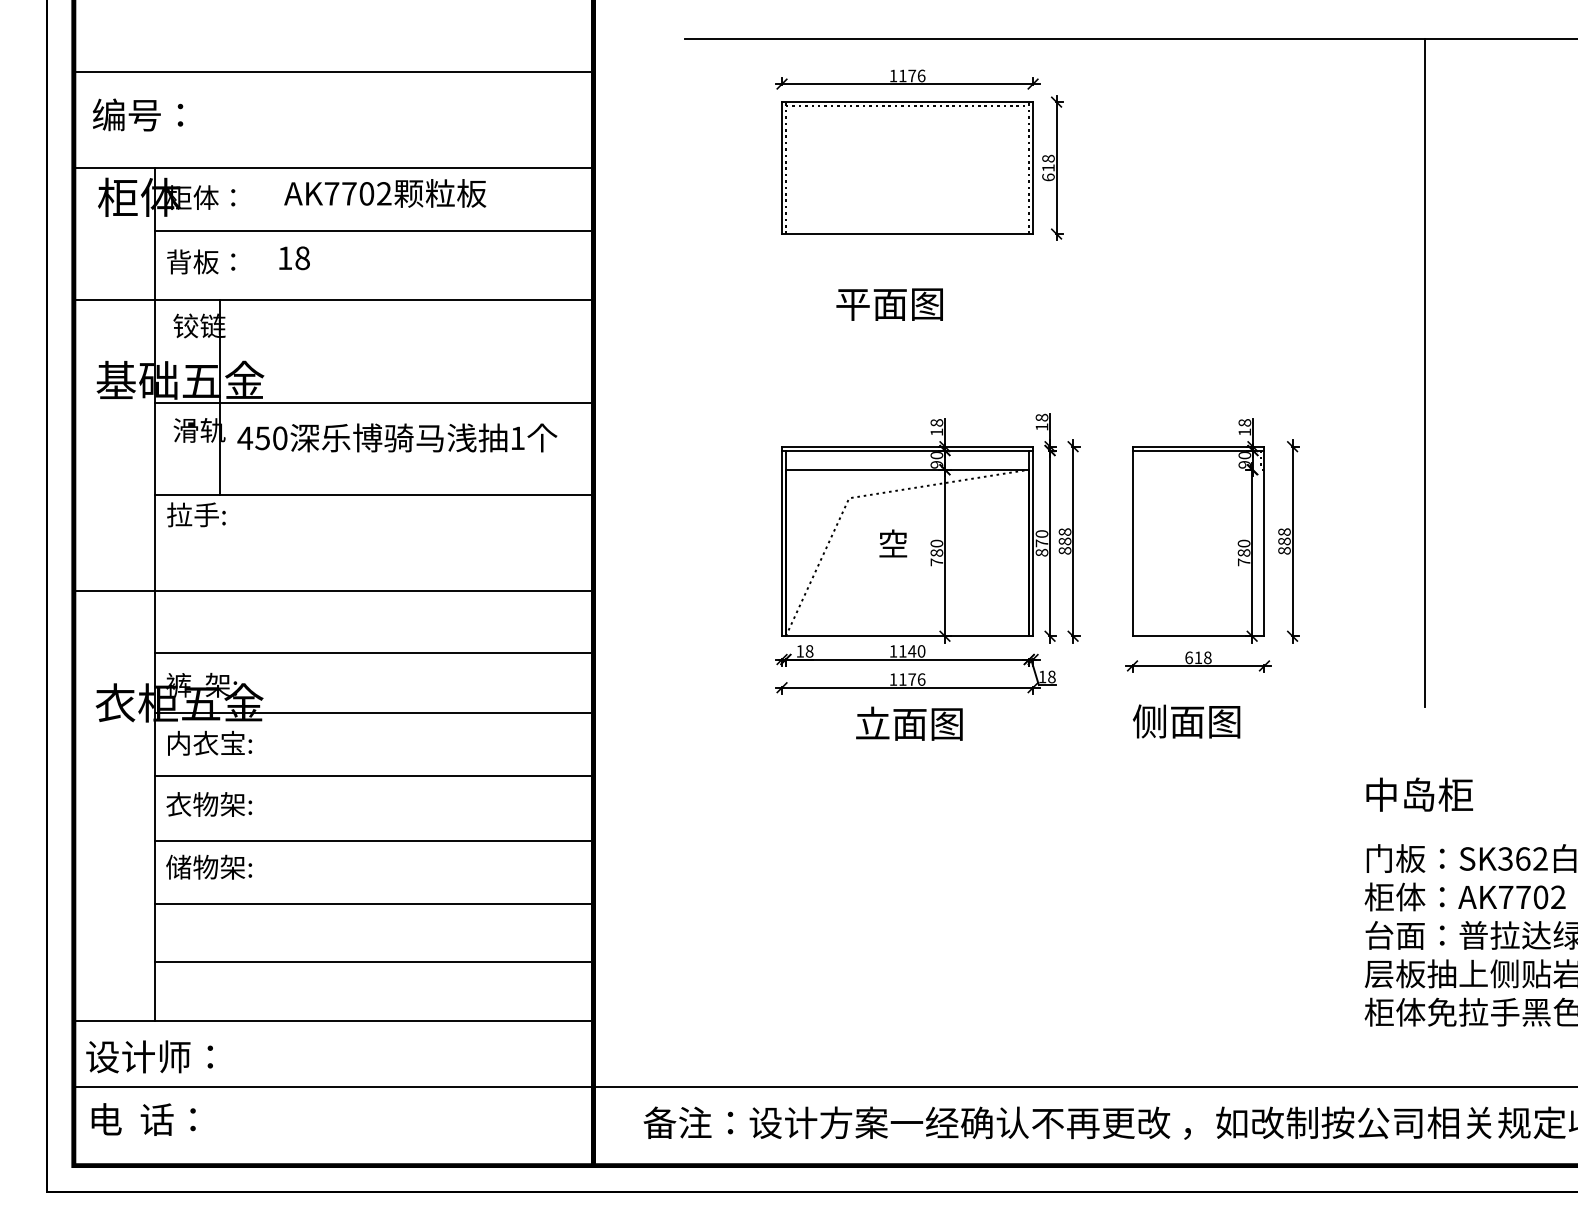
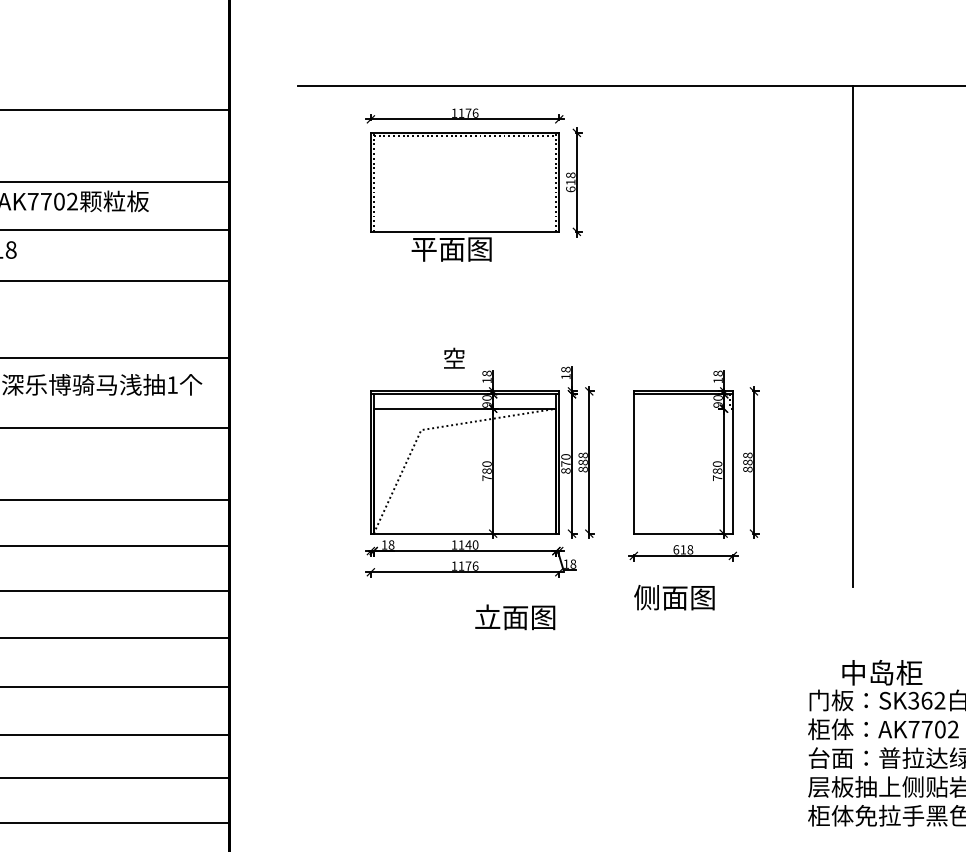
text: (889, 304) -> (451, 249), moved
text: (893, 543) -> (454, 358), moved
text: (909, 723) -> (515, 617), moved
text: (1419, 794) -> (882, 672), moved

